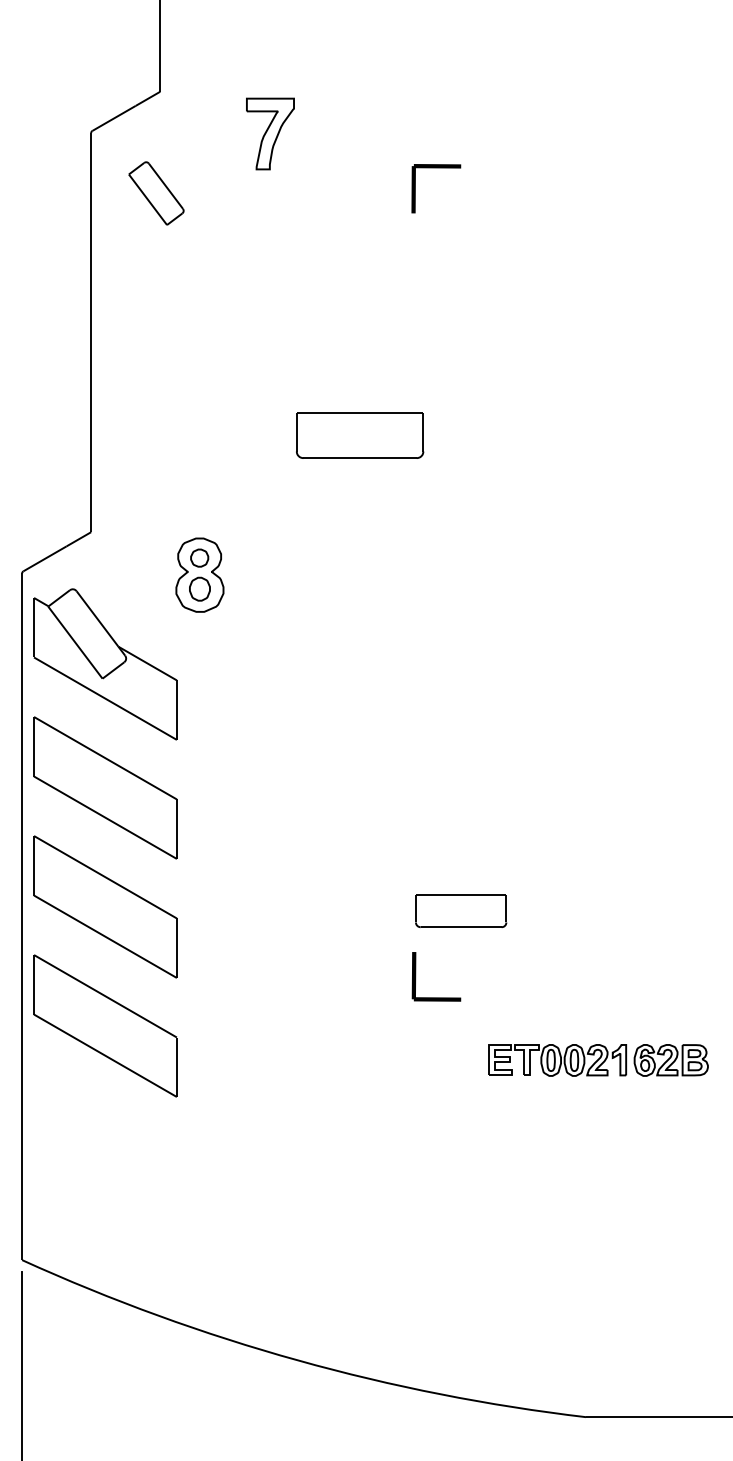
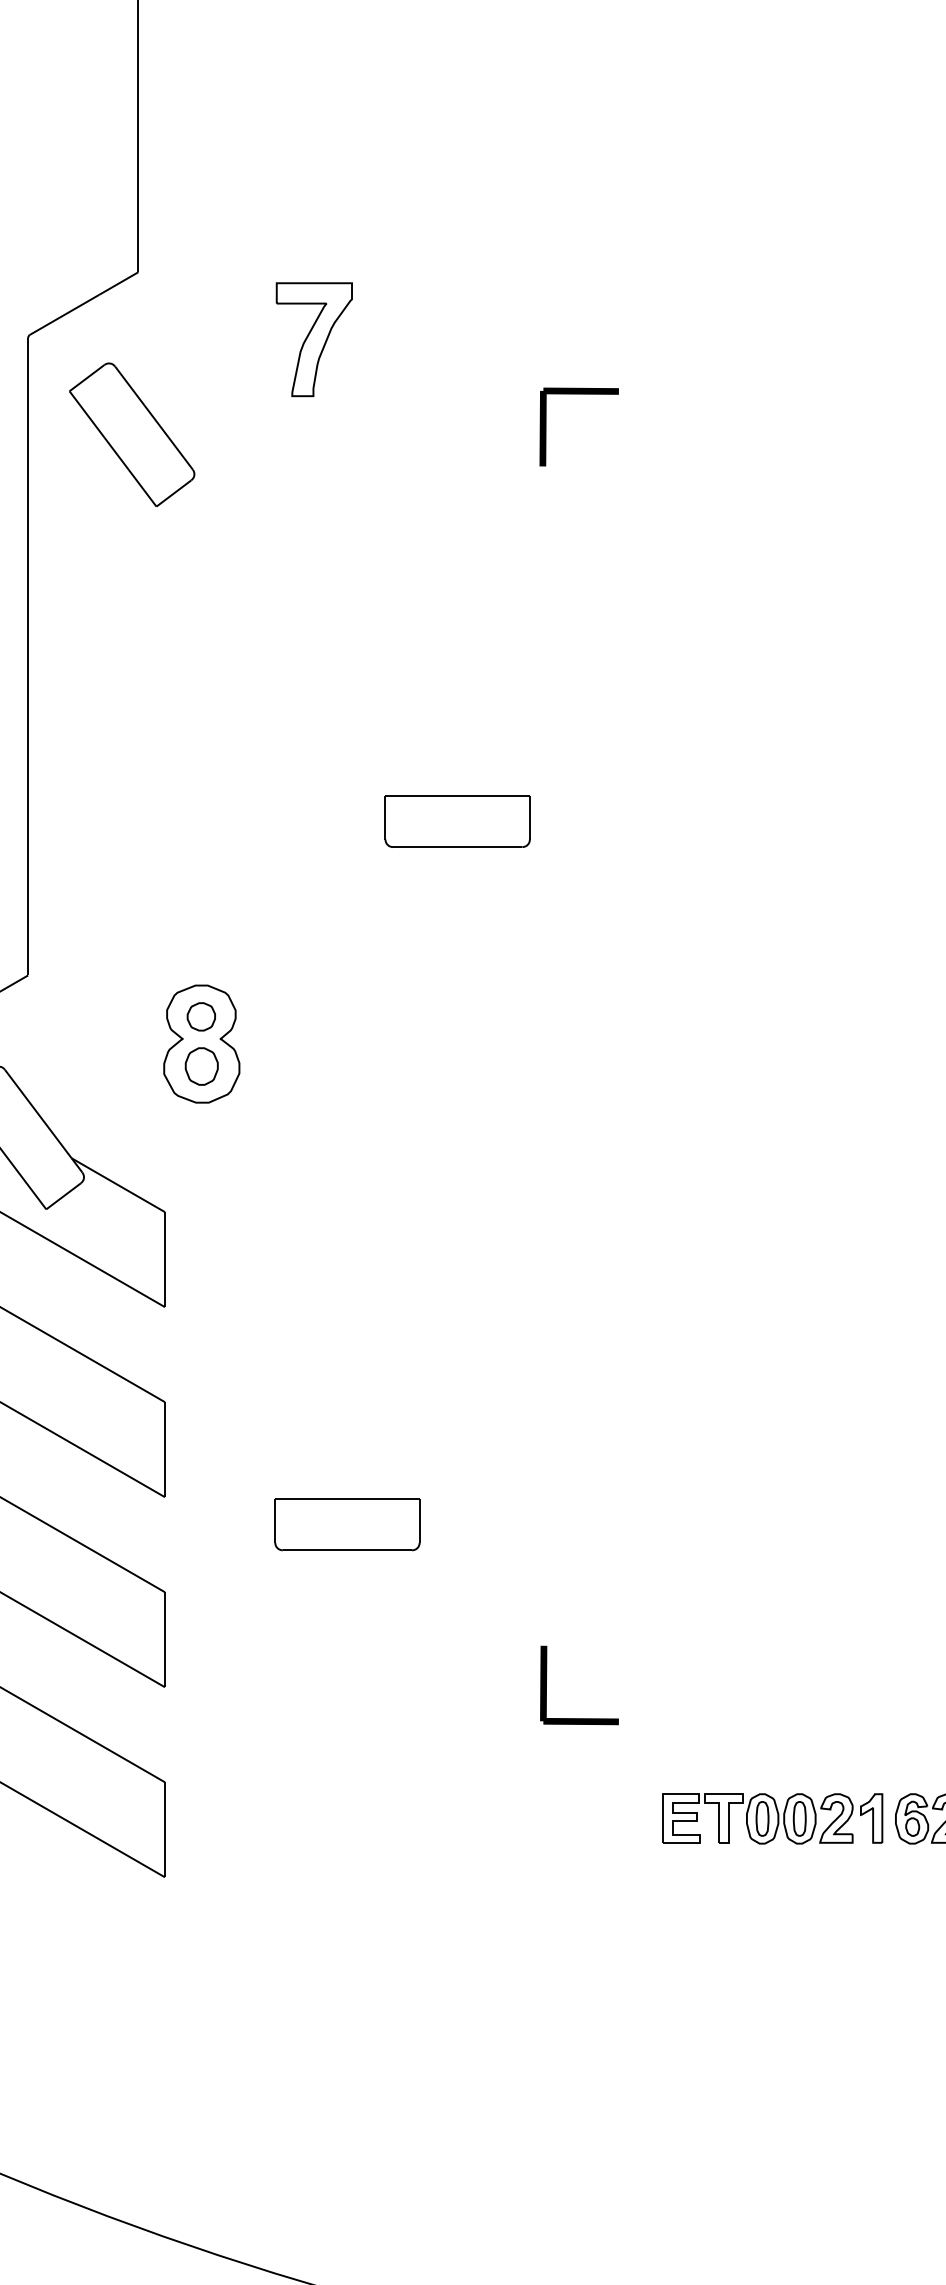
part: (156, 193) -> (132, 434), size x1.43
part: (360, 435) -> (458, 821), size x0.71
part: (461, 910) -> (347, 1523), moved

